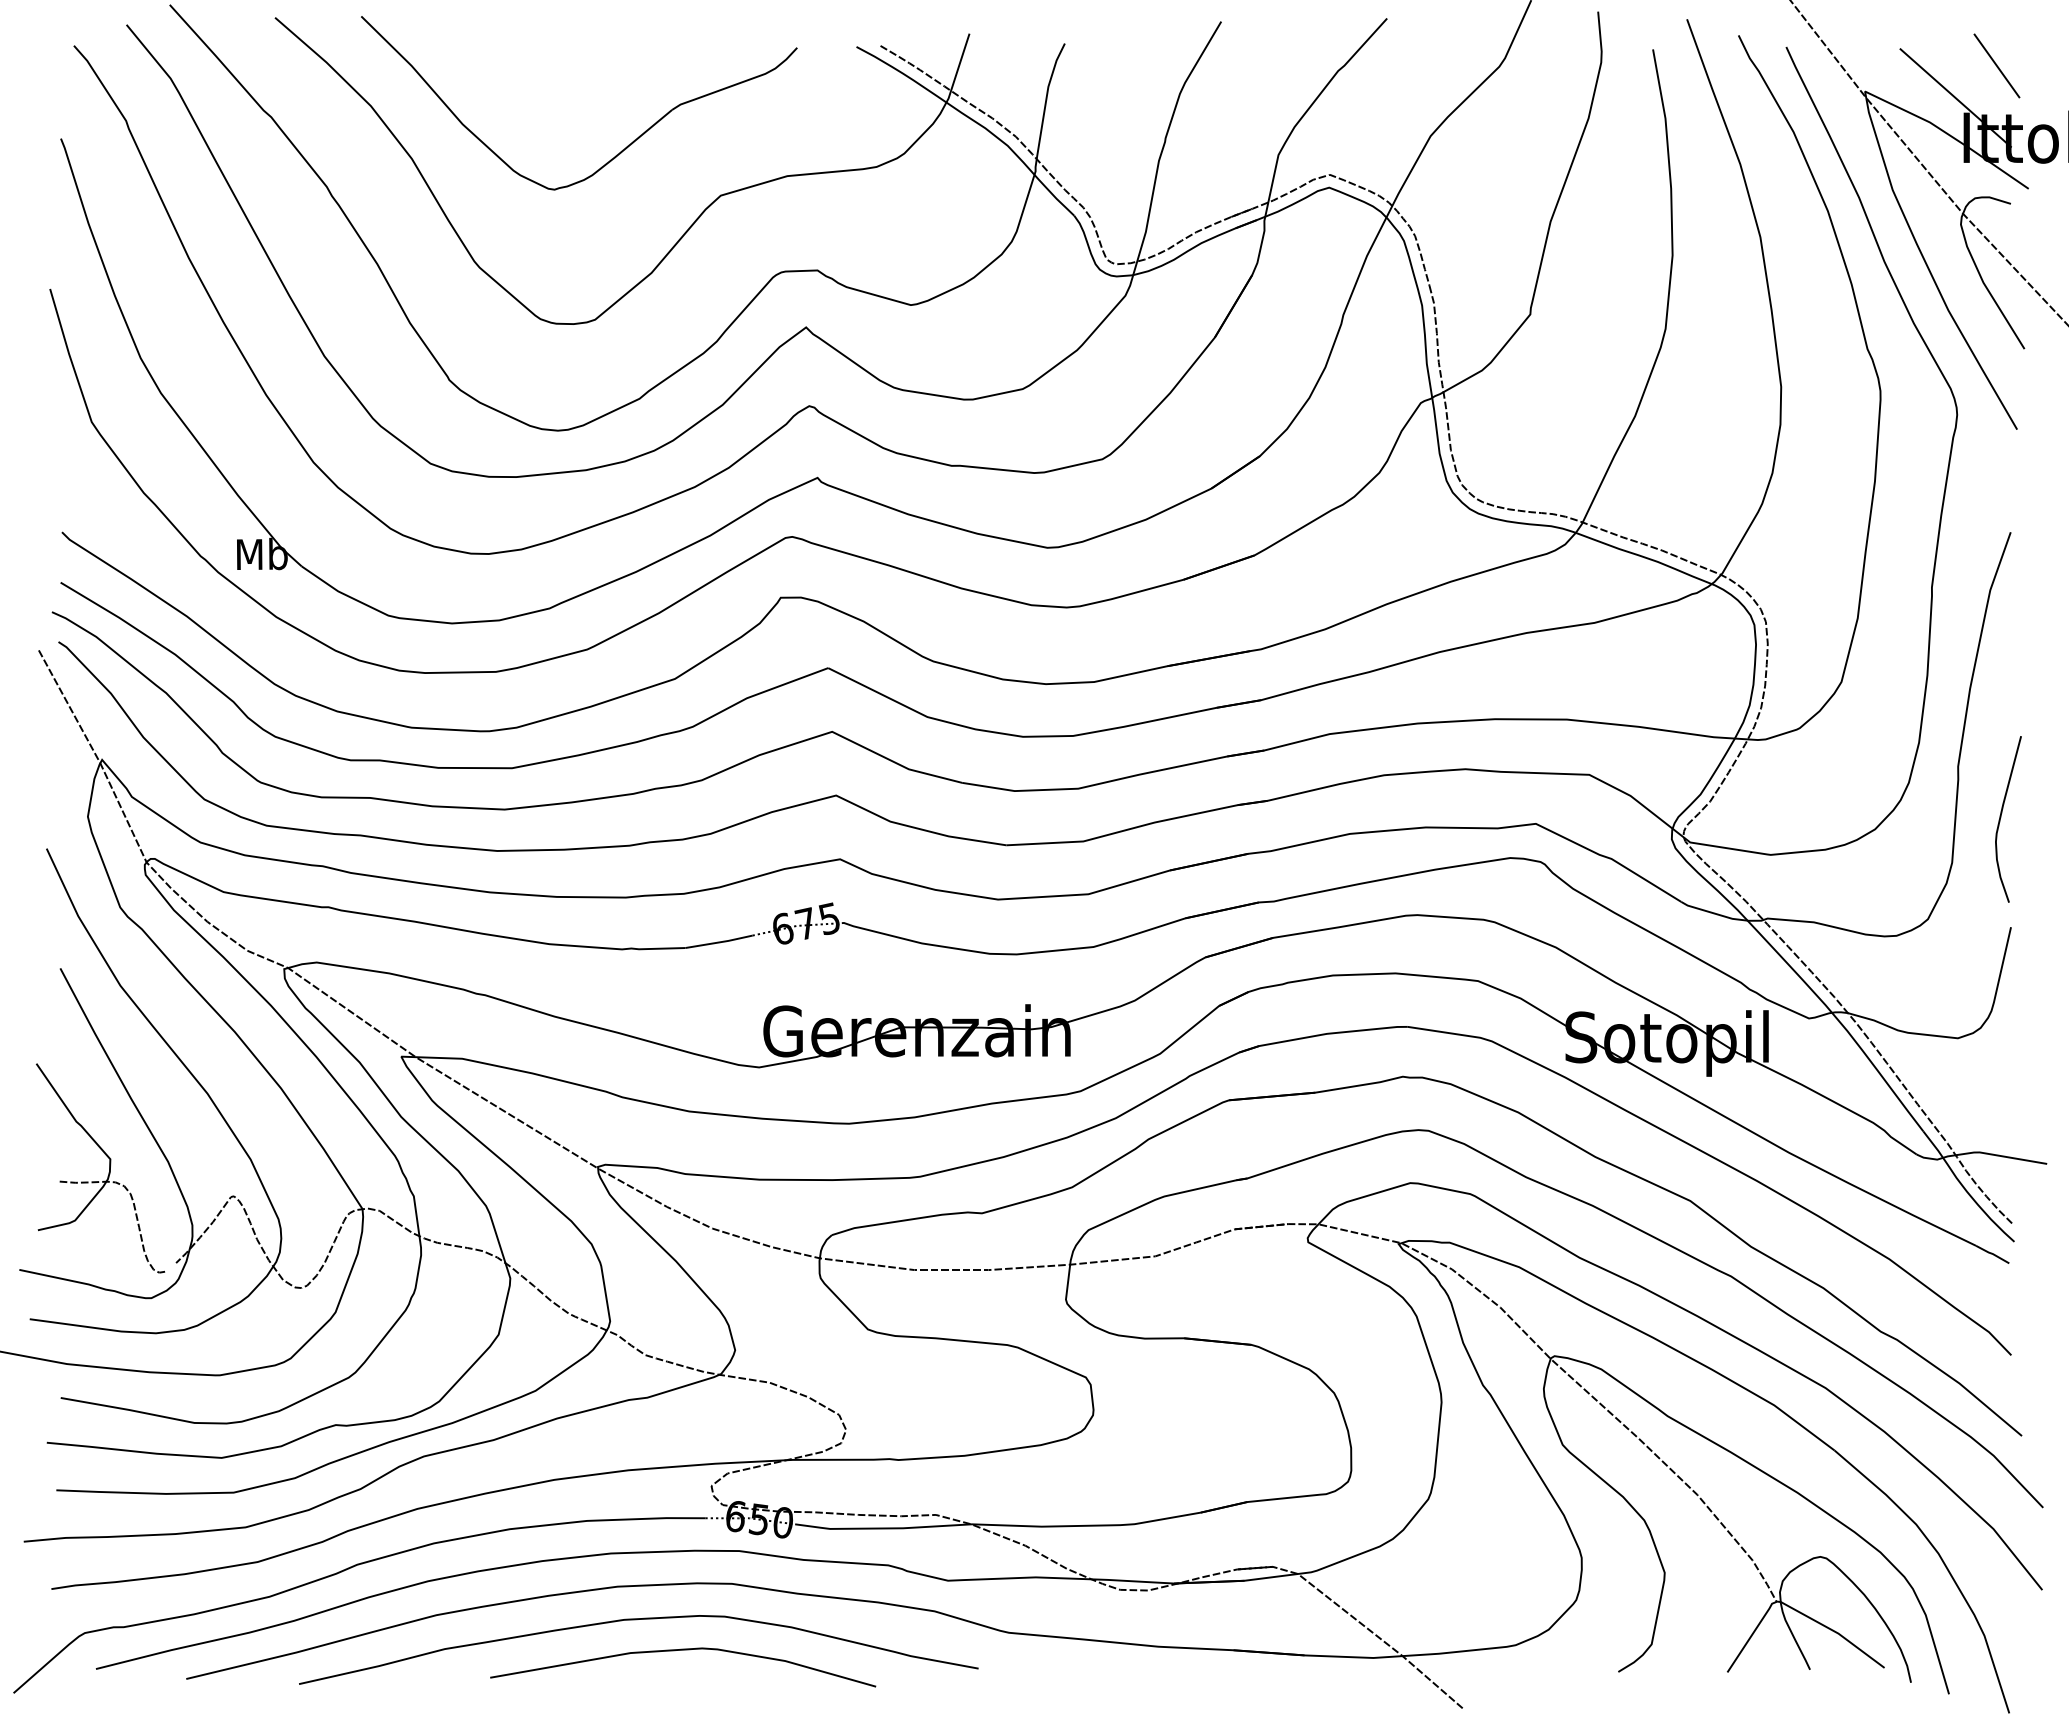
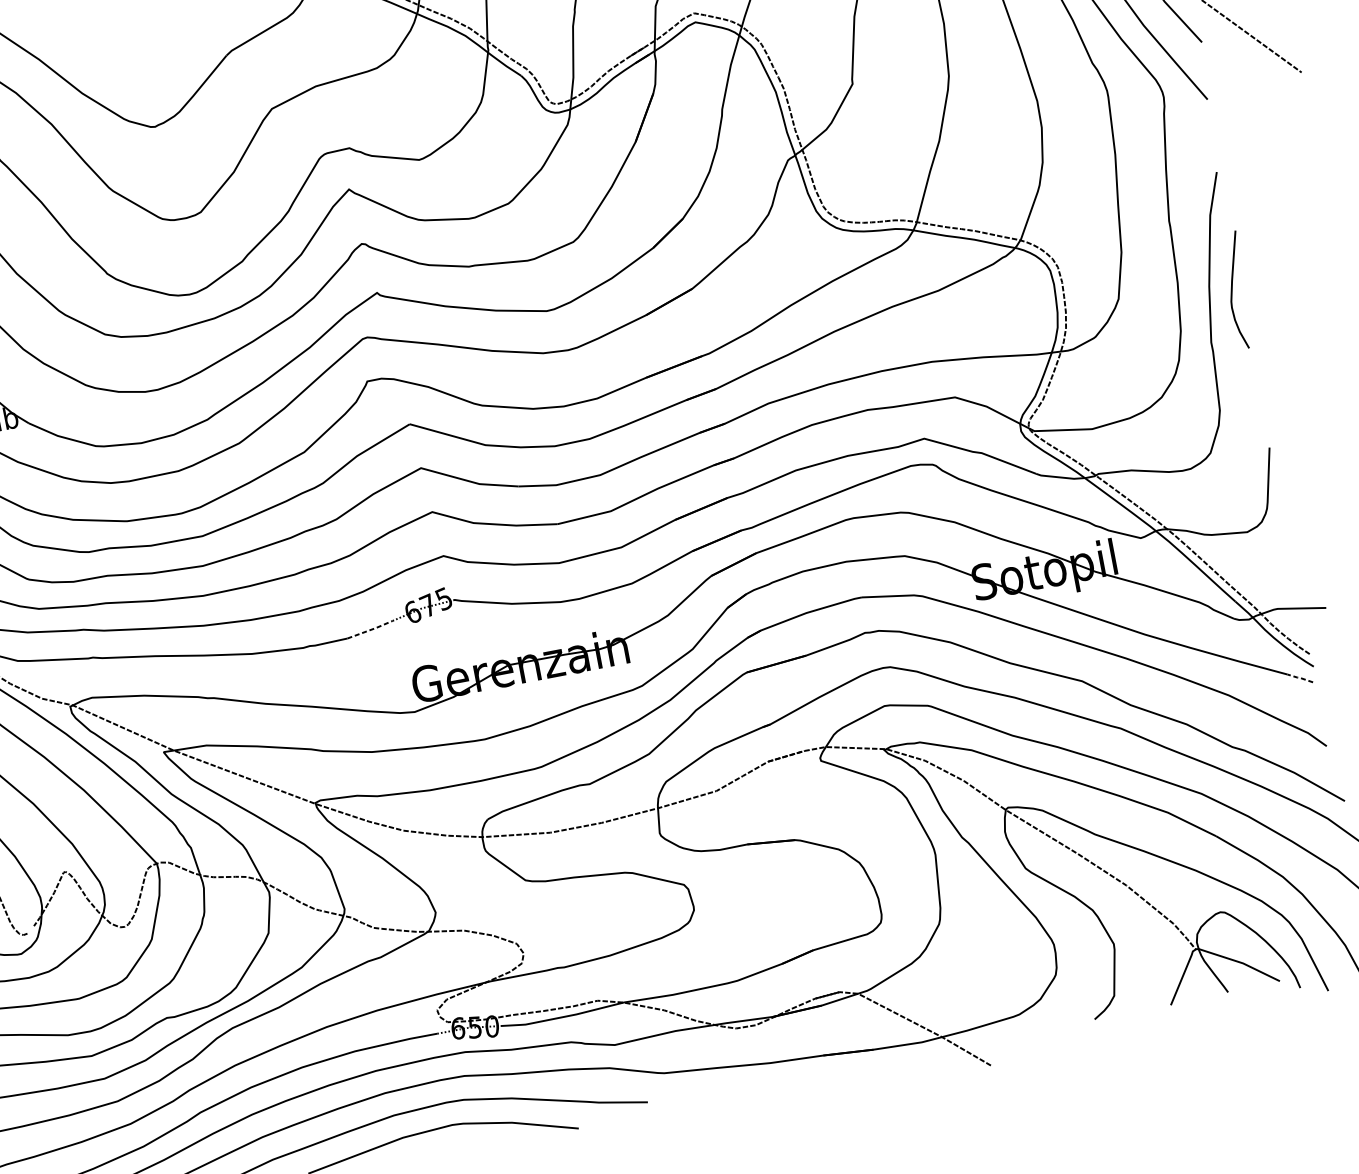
curve: (2001, 817) -> (1232, 289), moved
line: (719, 942) -> (370, 630), solid -> dashed
line: (1992, 1253) -> (1300, 677), solid -> dashed

